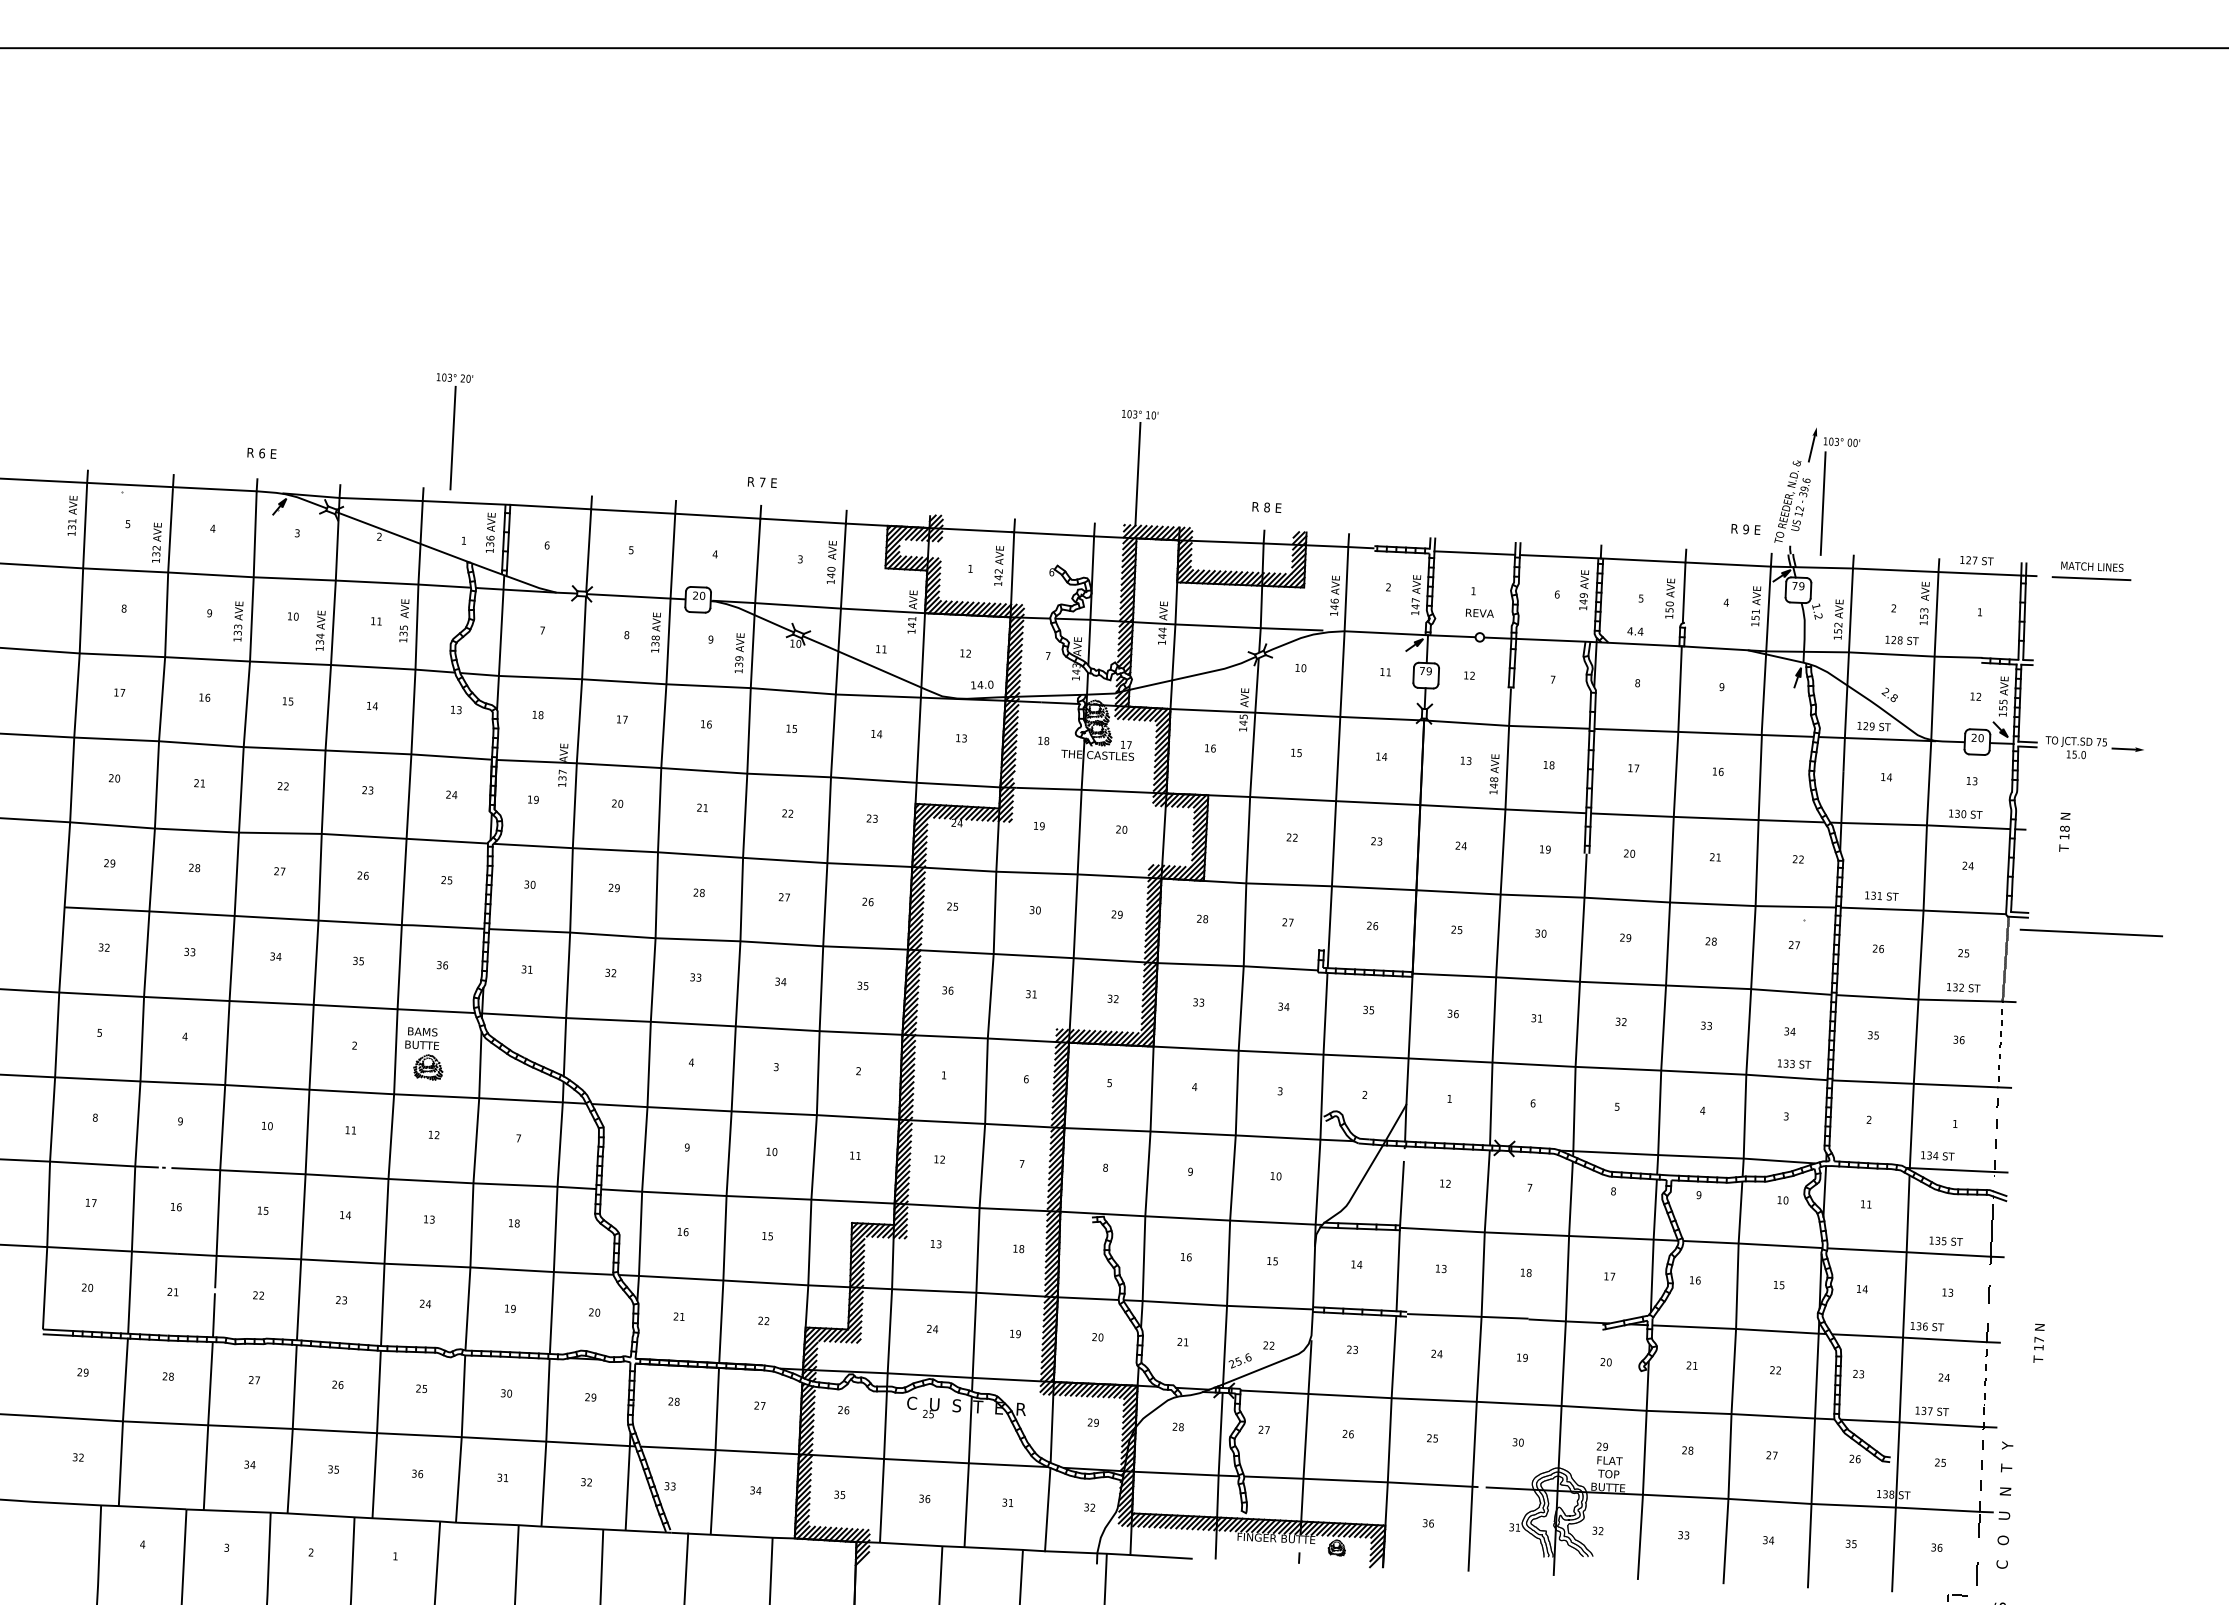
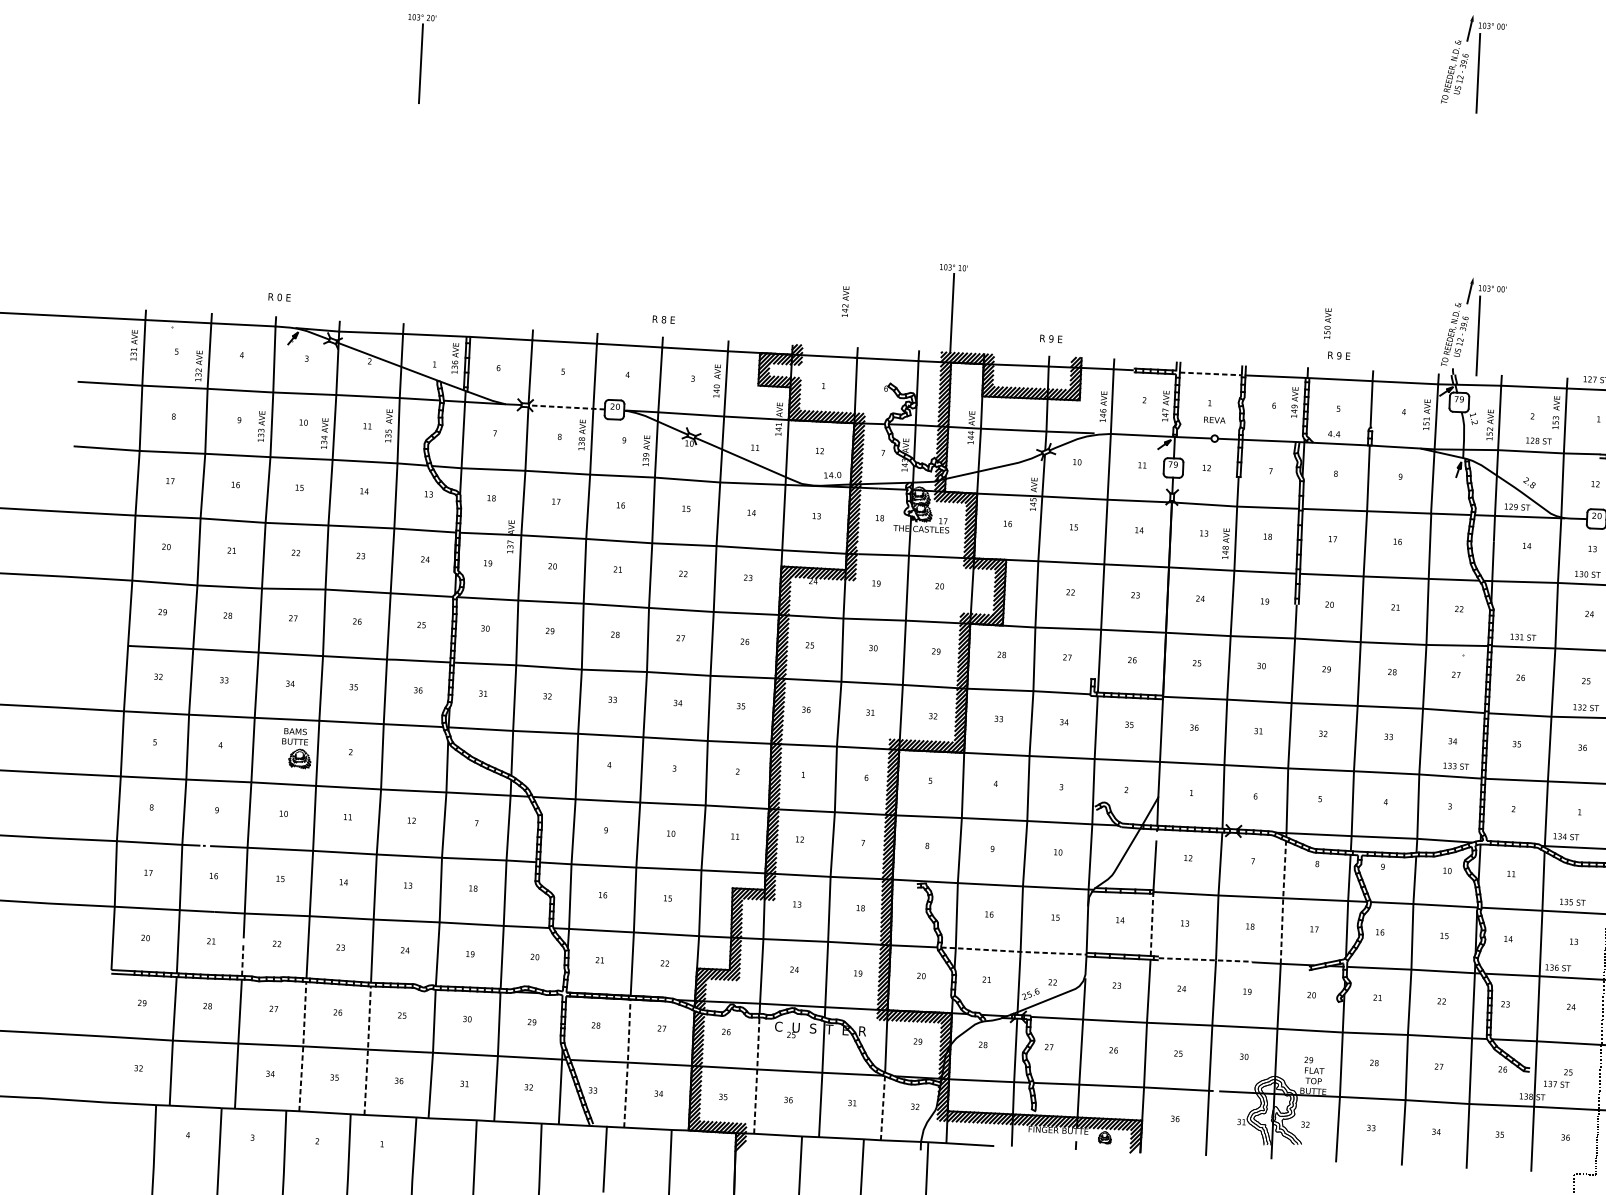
part: (1817, 149) -> (1473, 64), added
part: (454, 431) -> (422, 58), moved
text: (262, 452) -> (280, 296), 6 -> 0
text: (762, 482) -> (663, 319), 7 -> 8
text: (1266, 507) -> (1050, 338), 8 -> 9
text: (1745, 529) -> (1338, 355), moved
line: (1475, 553) -> (1211, 374), solid -> dashed
text: (998, 565) -> (845, 301), moved
line: (635, 596) -> (566, 407), solid -> dashed
text: (1670, 598) -> (1328, 323), moved
part: (424, 1053) -> (296, 748), moved
line: (1568, 1240) -> (1282, 901), solid -> dashed
line: (1398, 1269) -> (1152, 923), solid -> dashed
line: (1218, 1305) -> (1014, 951), solid -> dashed
line: (213, 1315) -> (242, 959), solid -> dashed
line: (1467, 1316) -> (1205, 960), solid -> dashed
text: (1931, 1410) -> (1556, 1083), moved
line: (292, 1428) -> (303, 1046), solid -> dashed
line: (377, 1434) -> (368, 1050), solid -> dashed
line: (715, 1450) -> (627, 1062), solid -> dashed
line: (883, 1465) -> (756, 1074), solid -> dashed
line: (1047, 1509) -> (882, 1108), solid -> dashed

